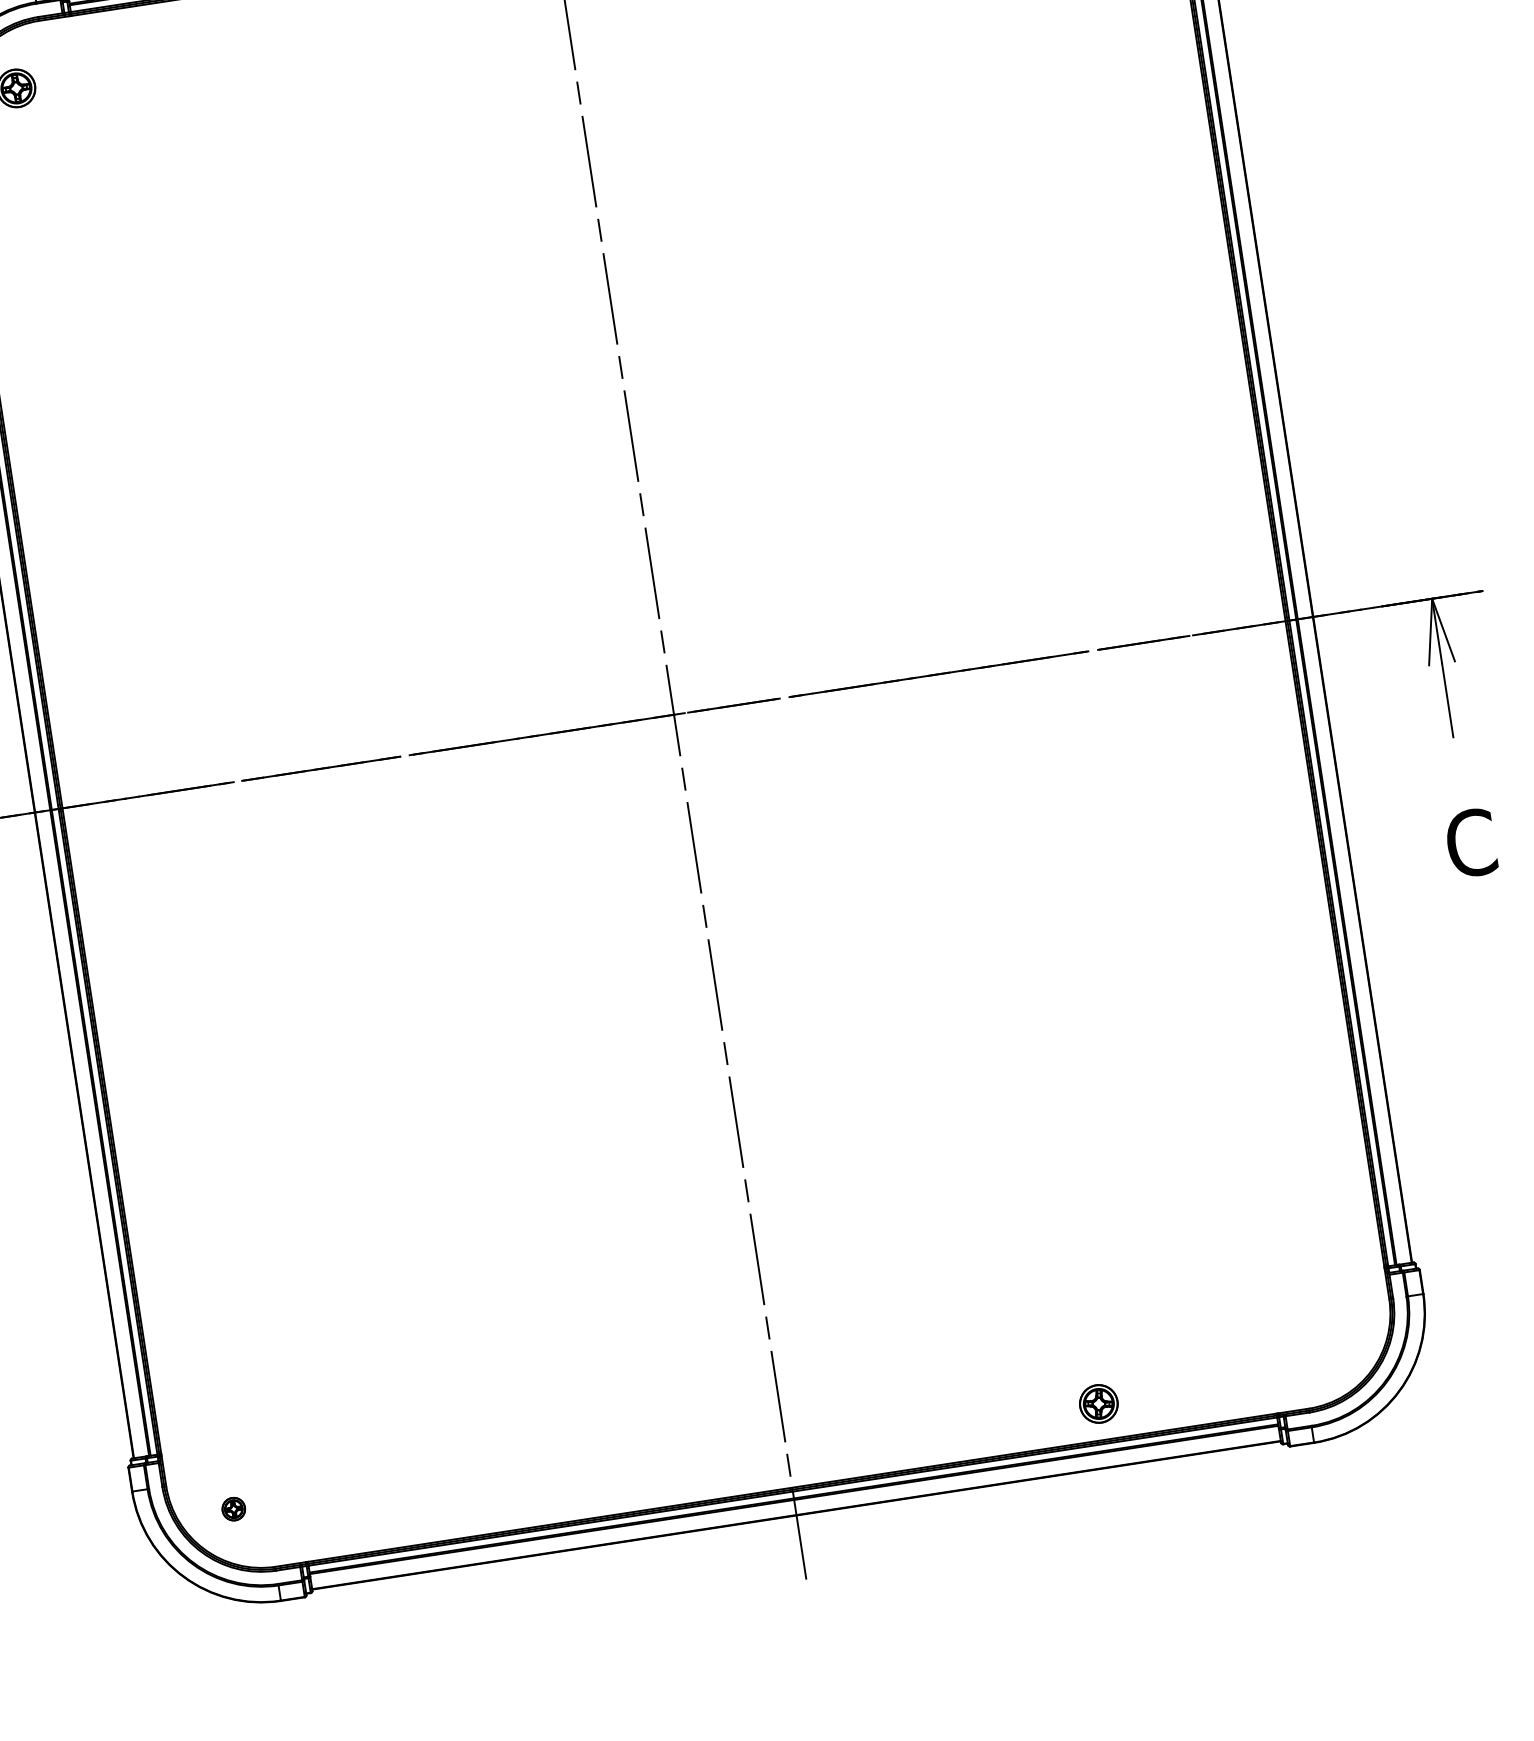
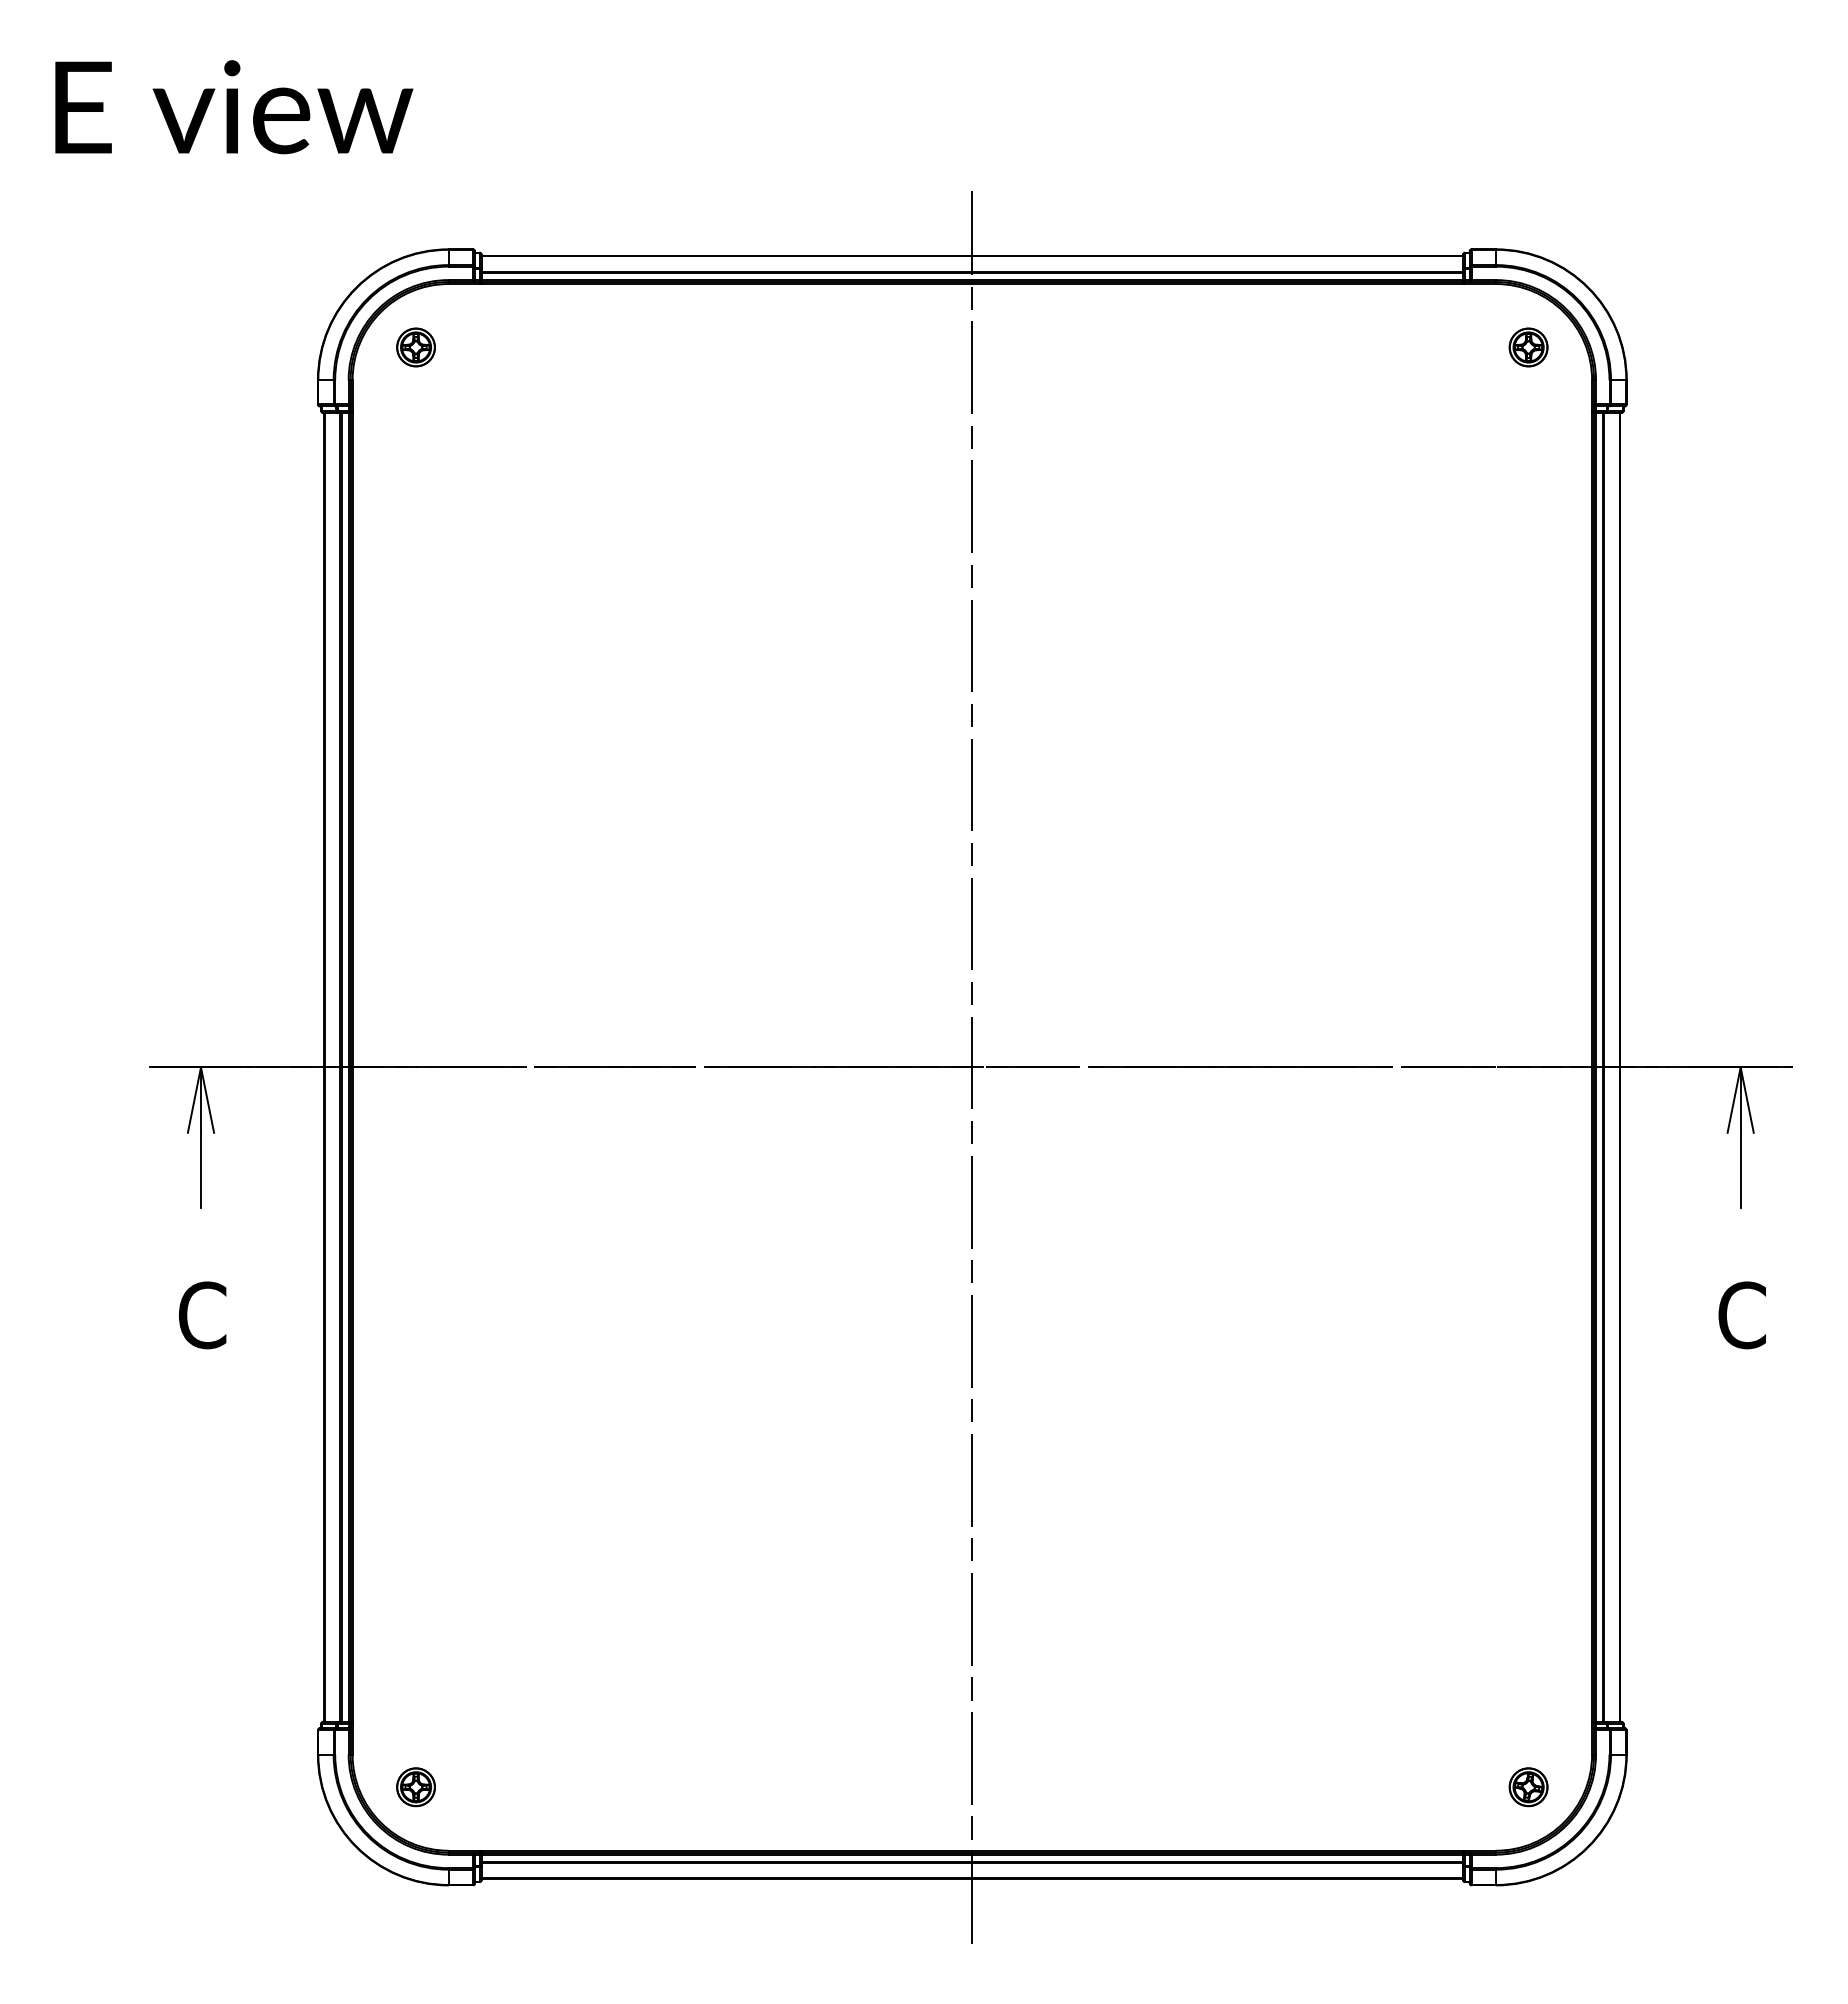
part: (1098, 1404) -> (1528, 1787), moved
part: (233, 1509) -> (415, 1787), size x1.67

